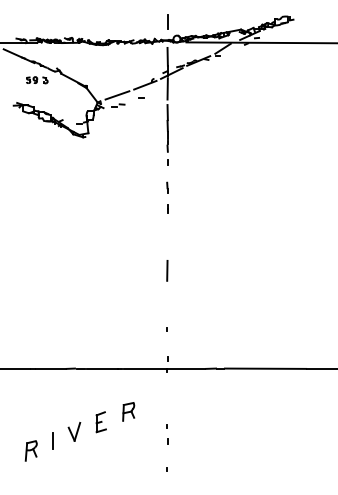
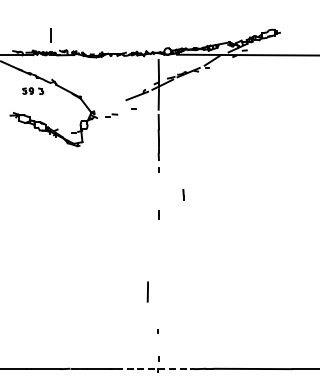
line: (167, 21) -> (50, 34), moved
line: (117, 95) -> (110, 105), removed
part: (167, 187) -> (183, 194), moved
line: (167, 270) -> (148, 291), moved
line: (164, 368) -> (155, 368), solid -> dashed

